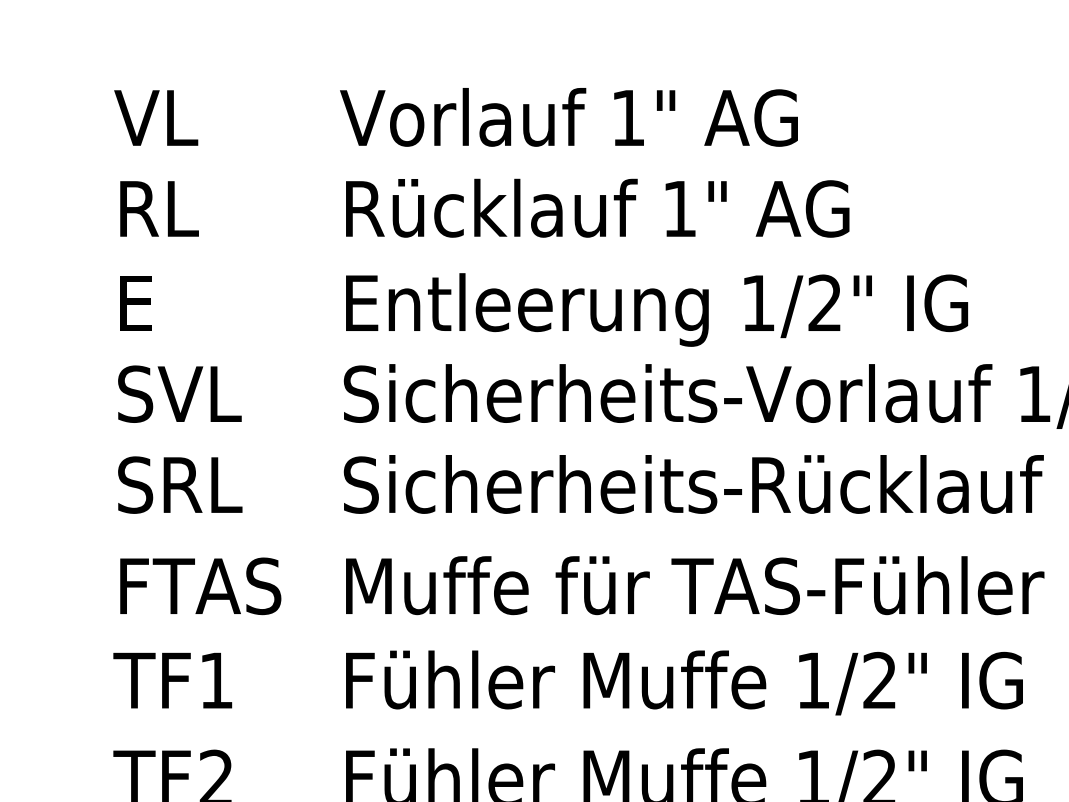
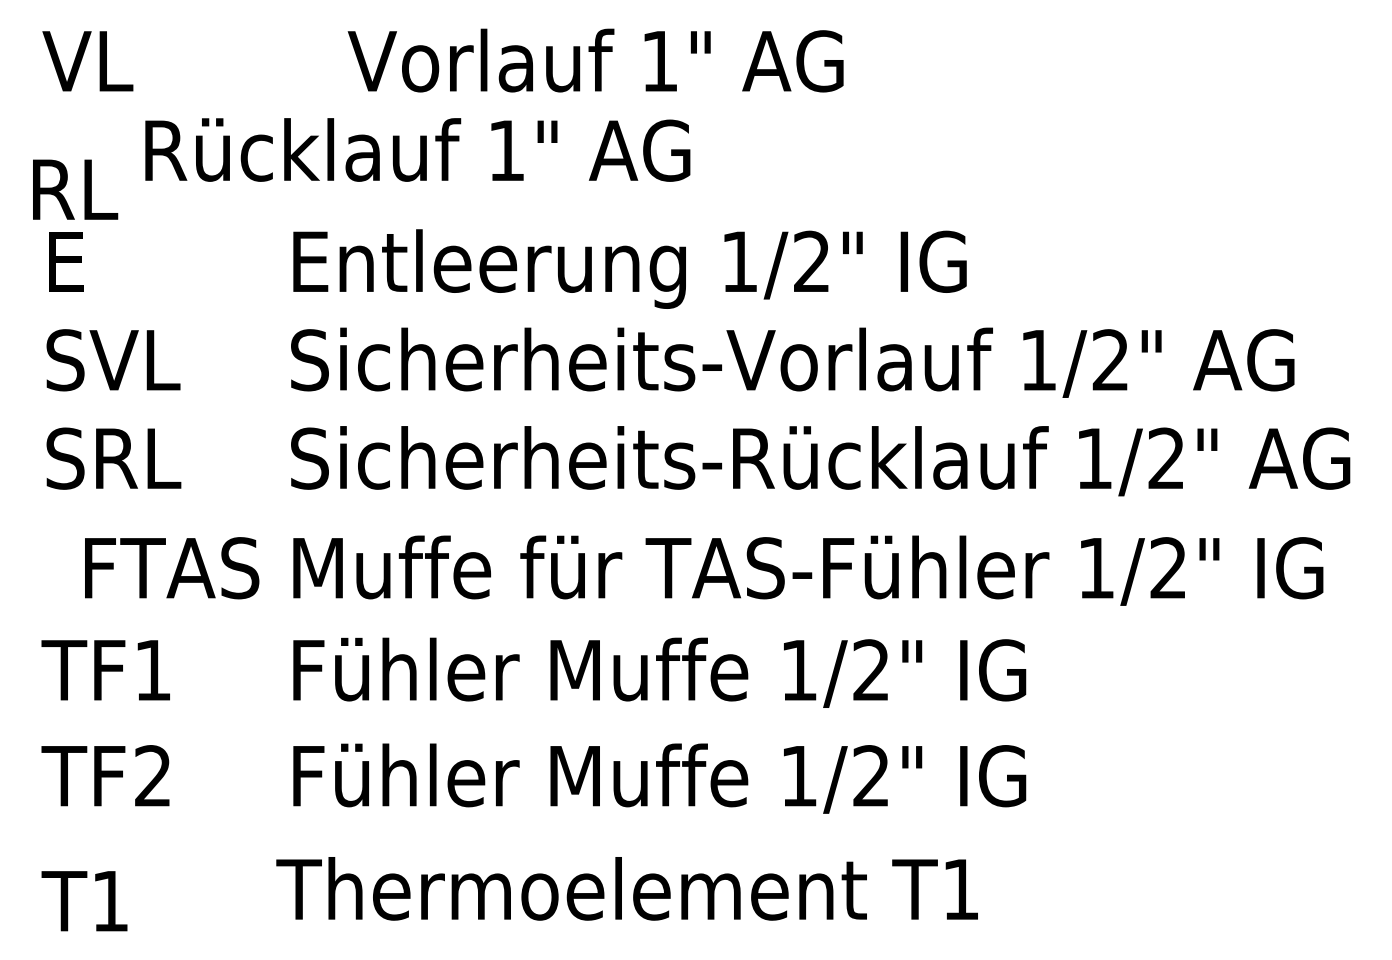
text: (568, 117) -> (595, 60), moved
text: (597, 207) -> (417, 149), moved
text: (159, 208) -> (75, 189), moved
text: (201, 586) -> (172, 568), moved

